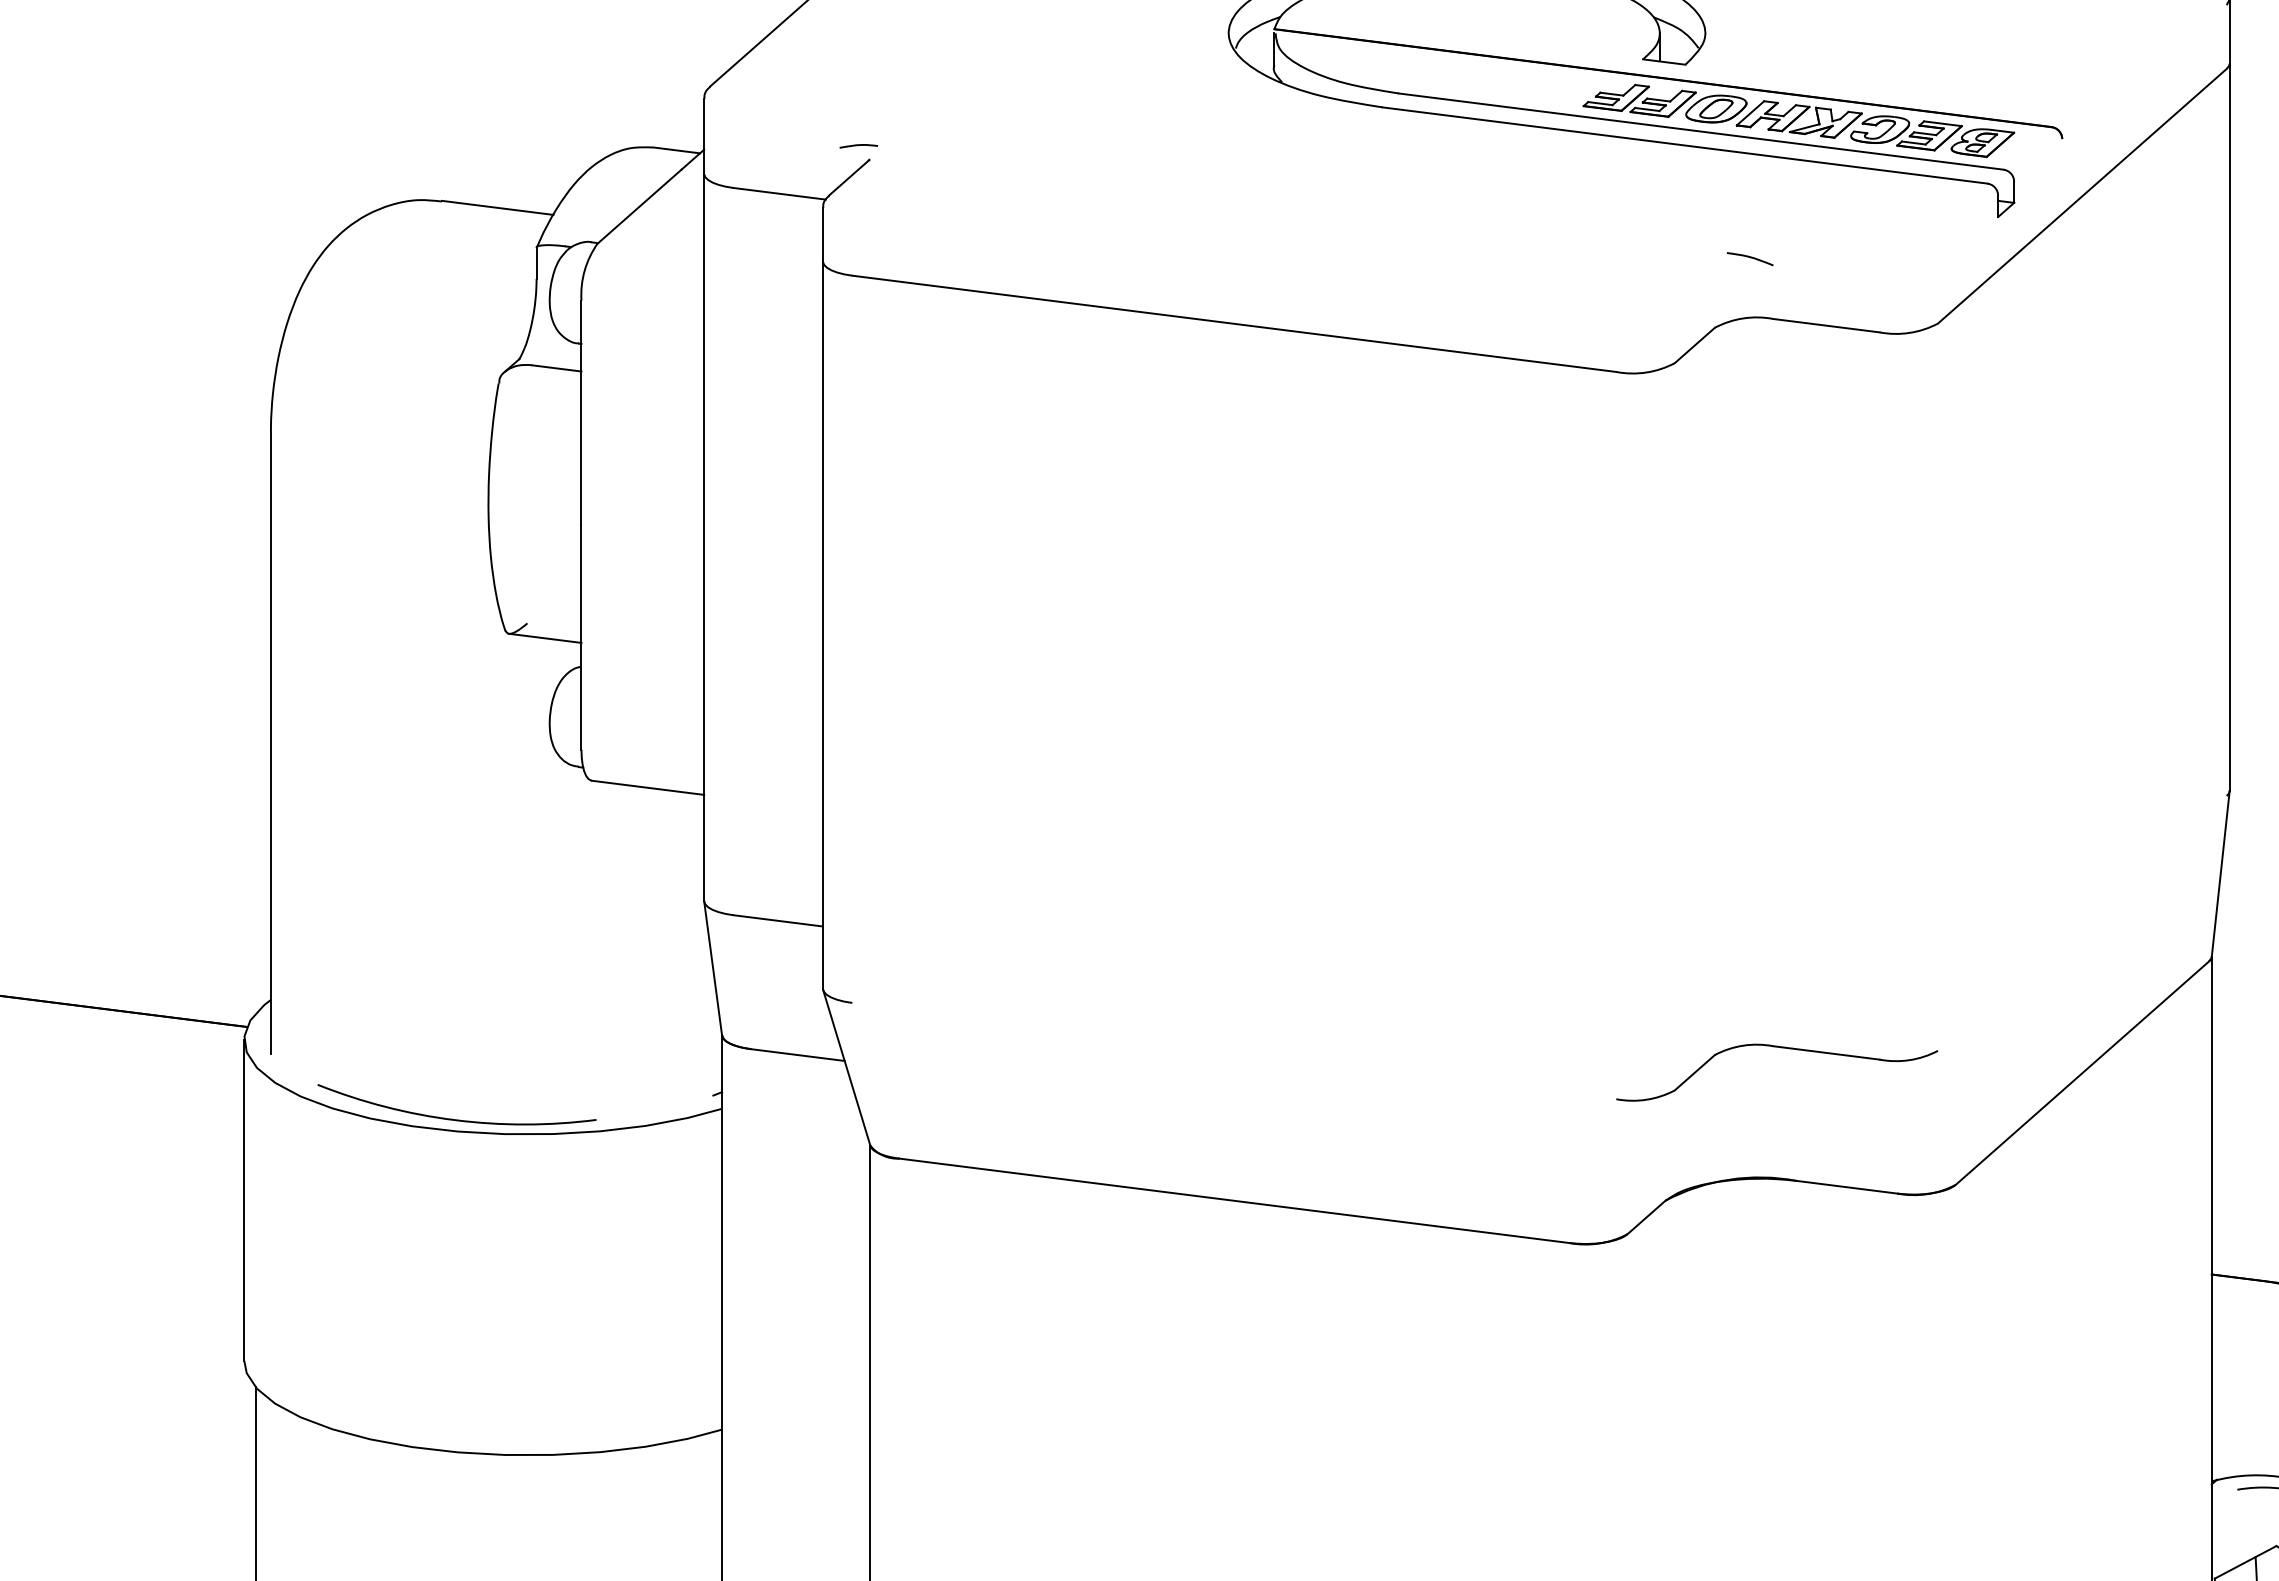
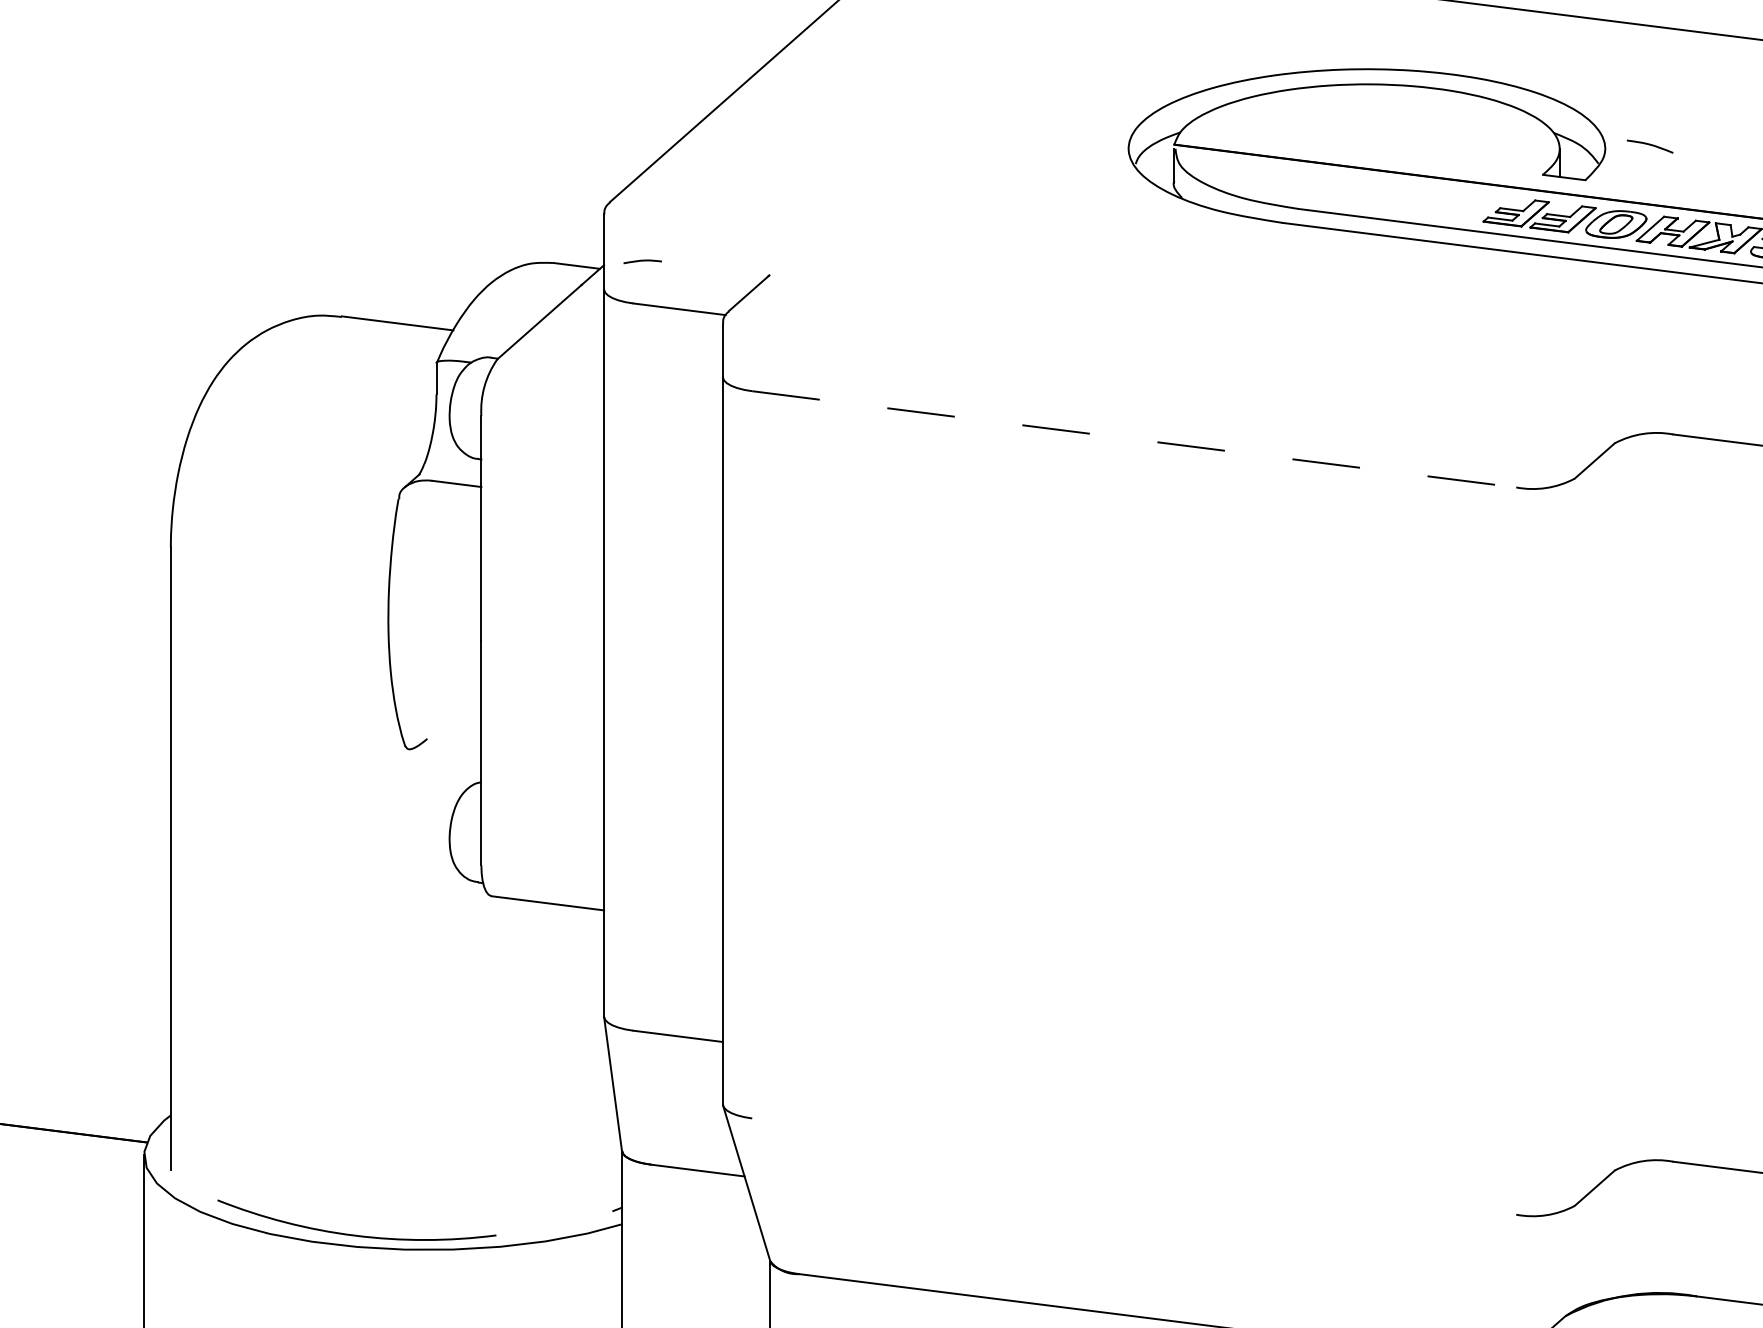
curve: (858, 145) -> (642, 261), moved
curve: (1750, 258) -> (1650, 146), moved
line: (1234, 323) -> (1134, 439), solid -> dashed
line: (544, 637) -> (444, 753), removed

